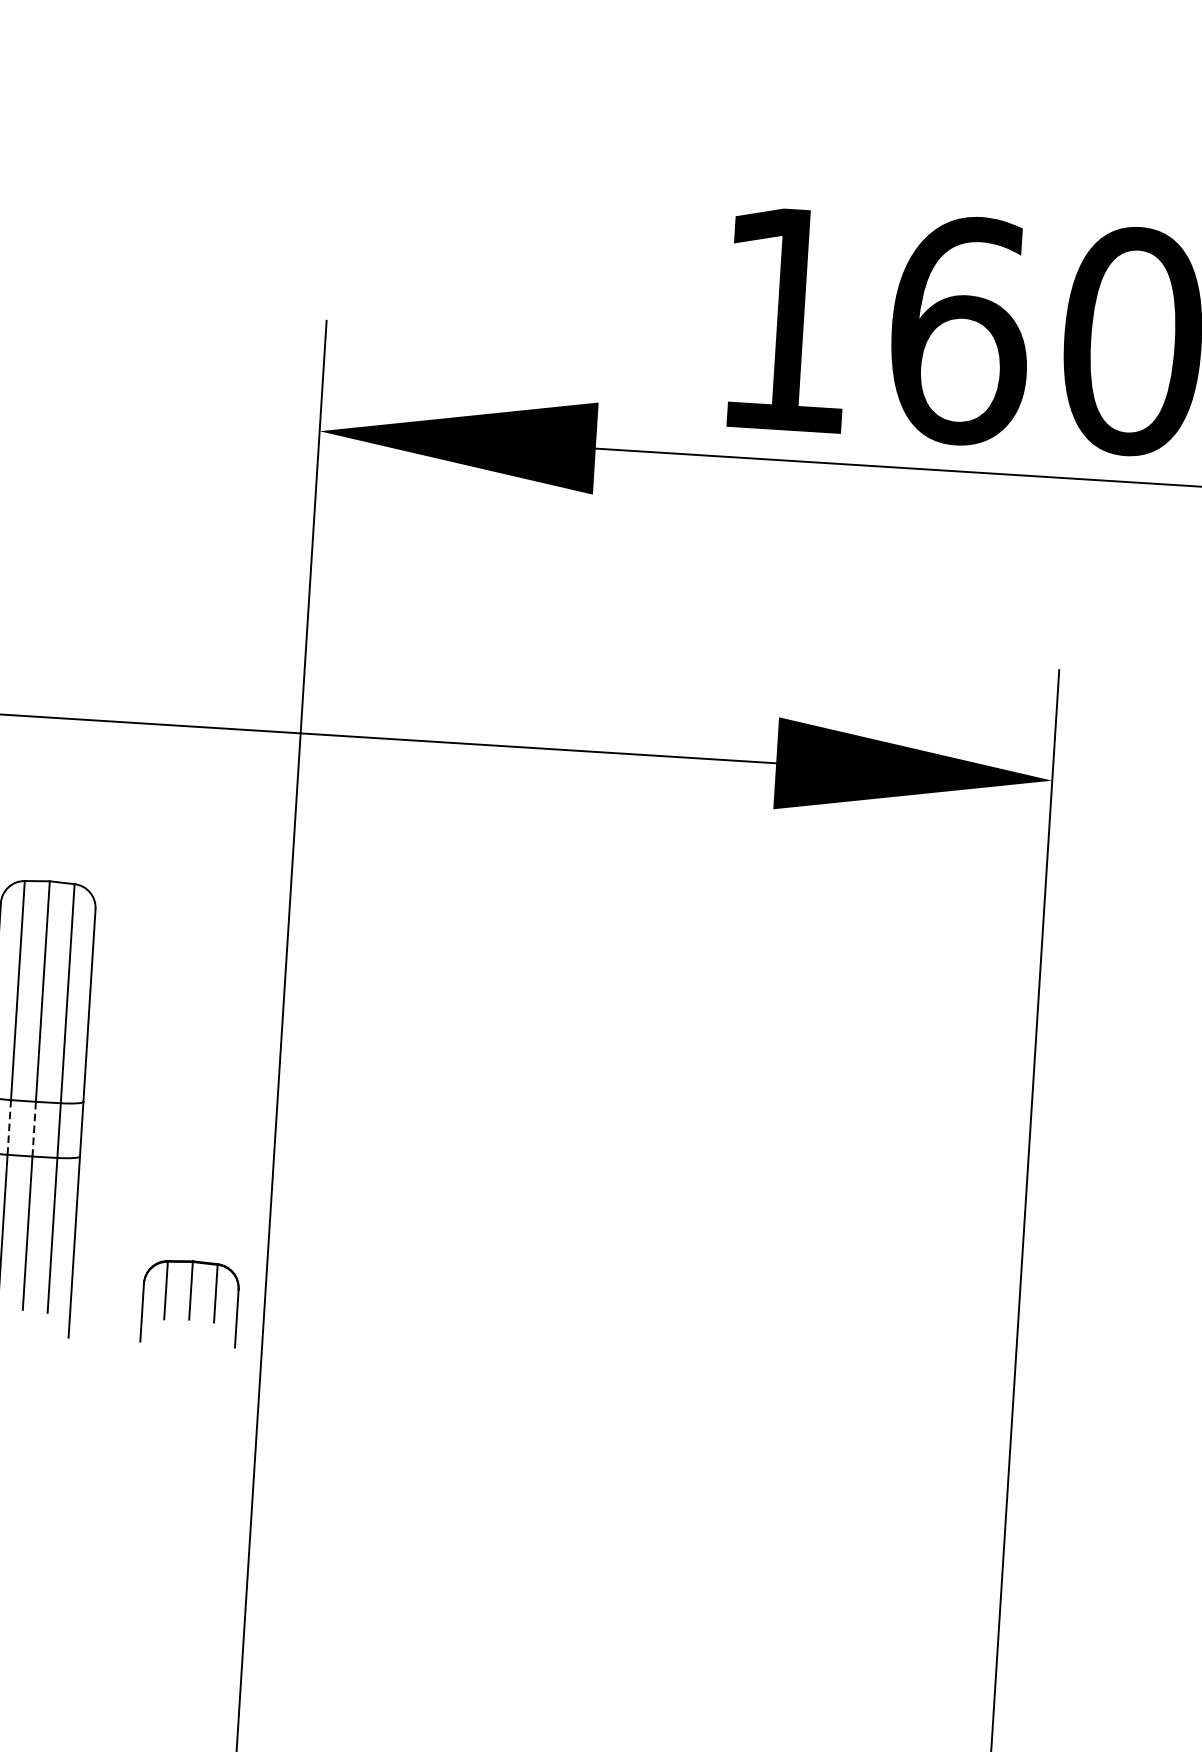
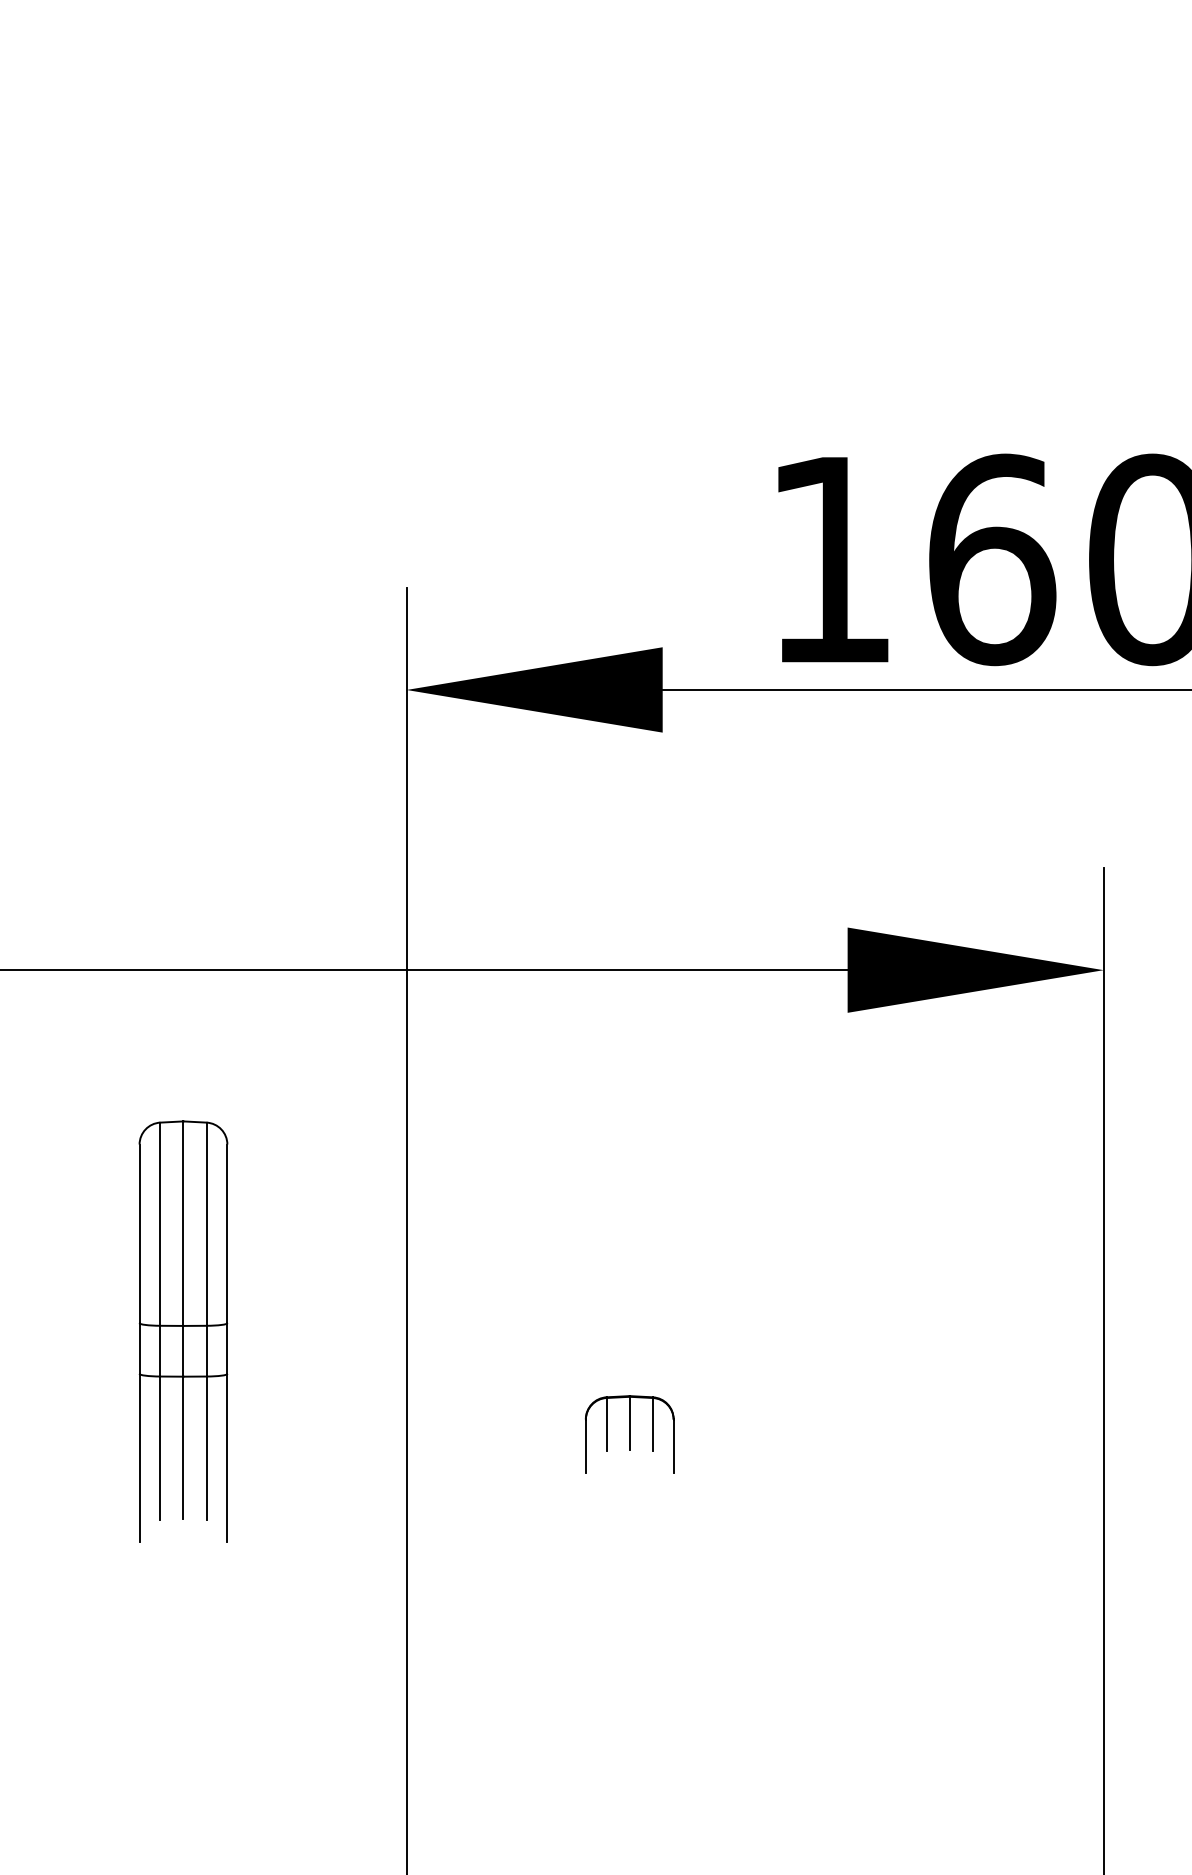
line: (9, 1126) -> (160, 1350), dashed -> solid
line: (34, 1129) -> (183, 1351), dashed -> solid
part: (190, 1302) -> (629, 1434), moved

